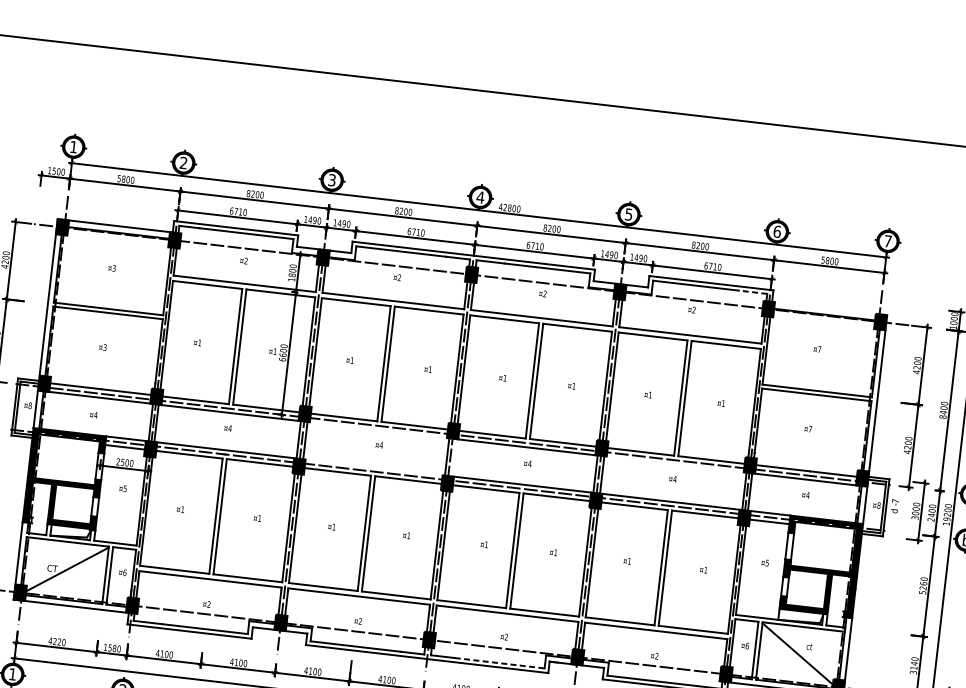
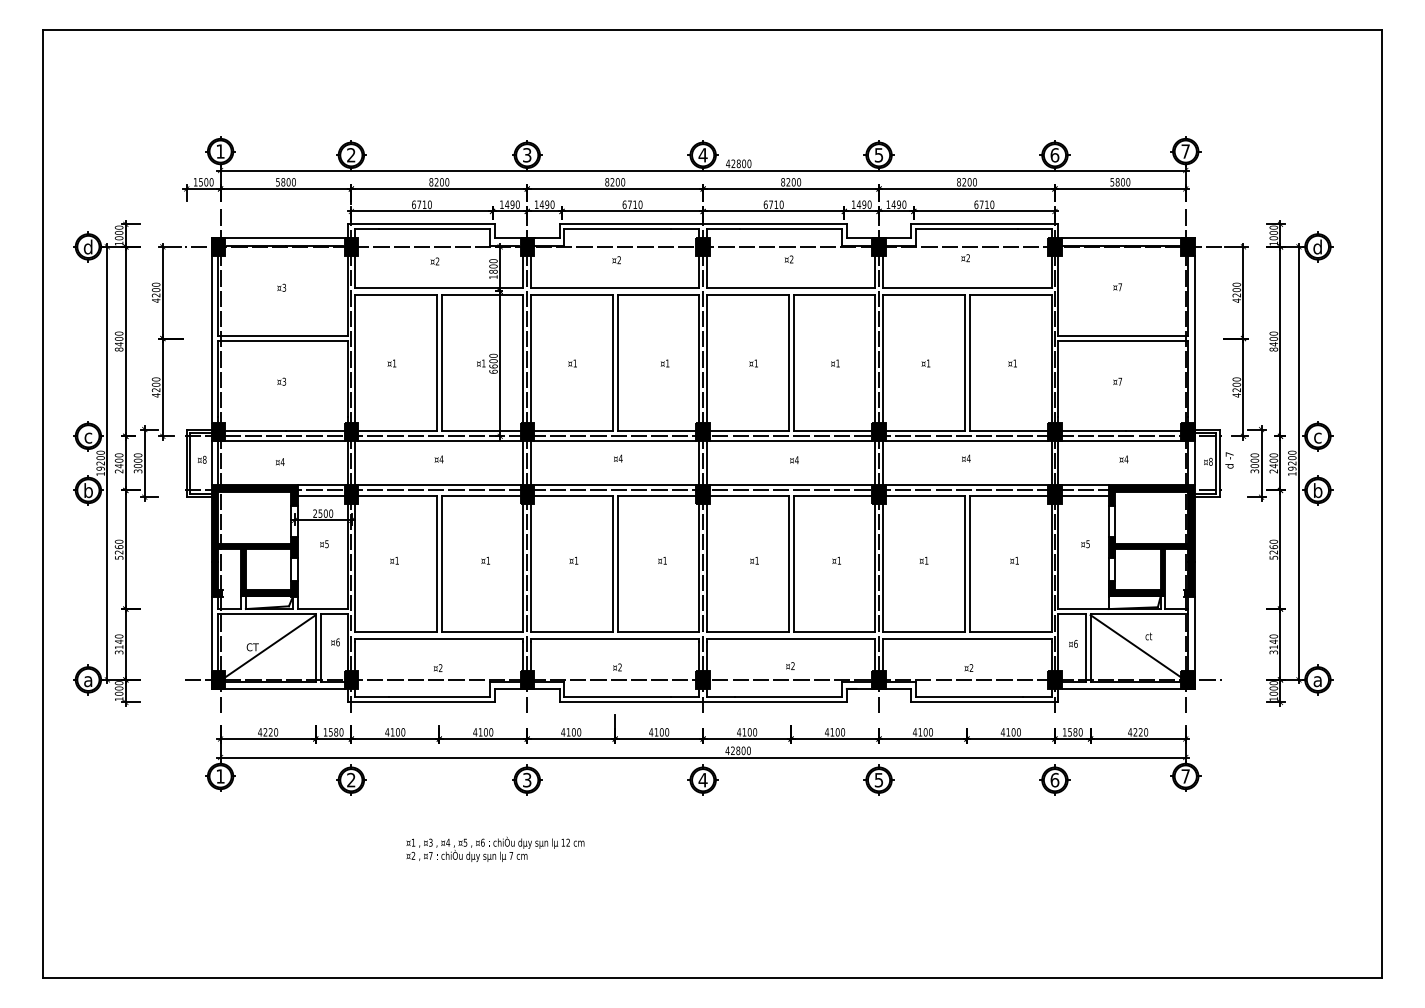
line: (752, 292) -> (1034, 229), dashed -> solid
line: (830, 308) -> (1127, 237), added
line: (378, 430) -> (615, 441), added
line: (454, 457) -> (707, 463), added
line: (674, 464) -> (966, 441), added
line: (374, 467) -> (615, 485), added
line: (500, 663) -> (789, 697), dashed -> solid

